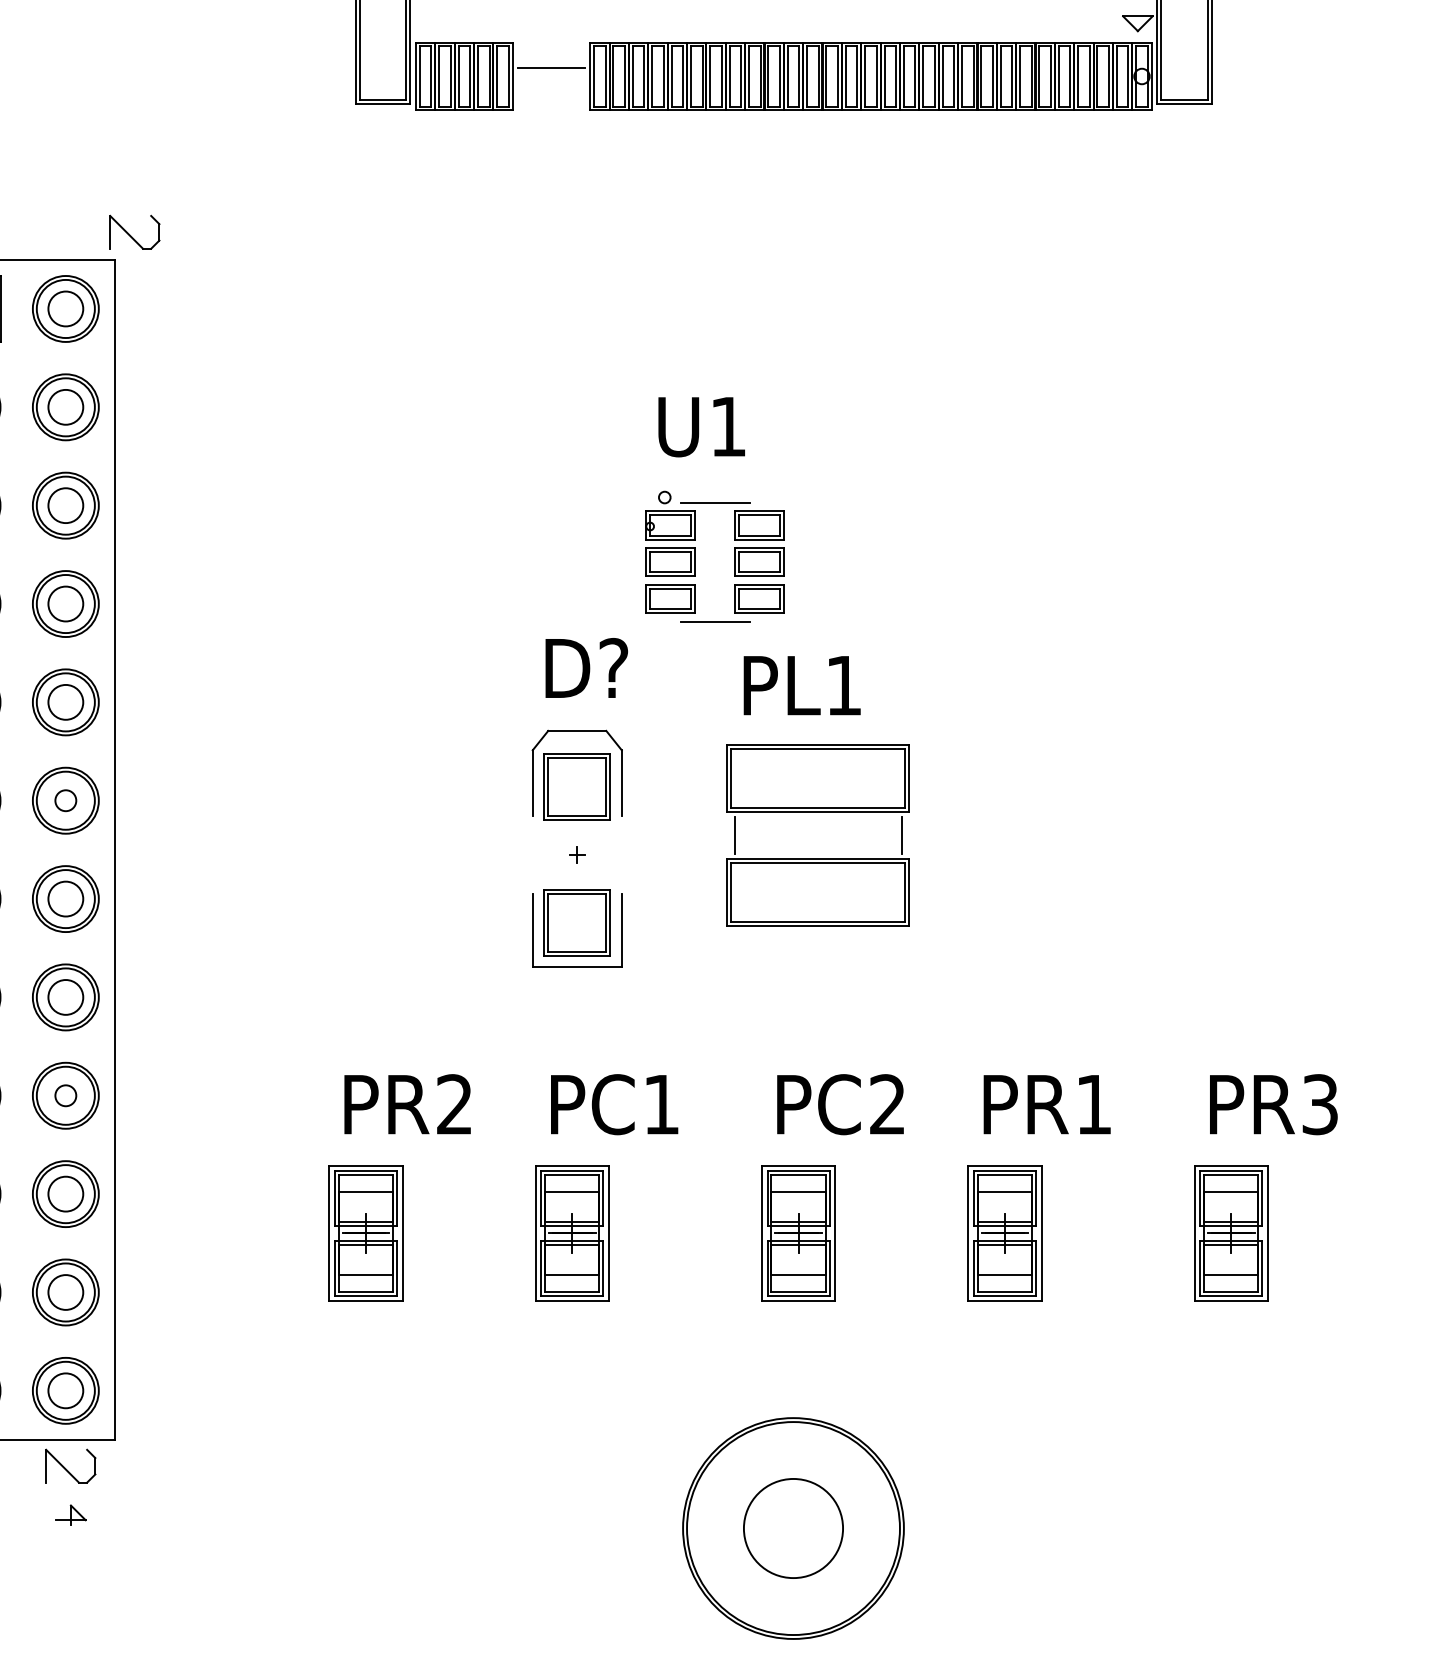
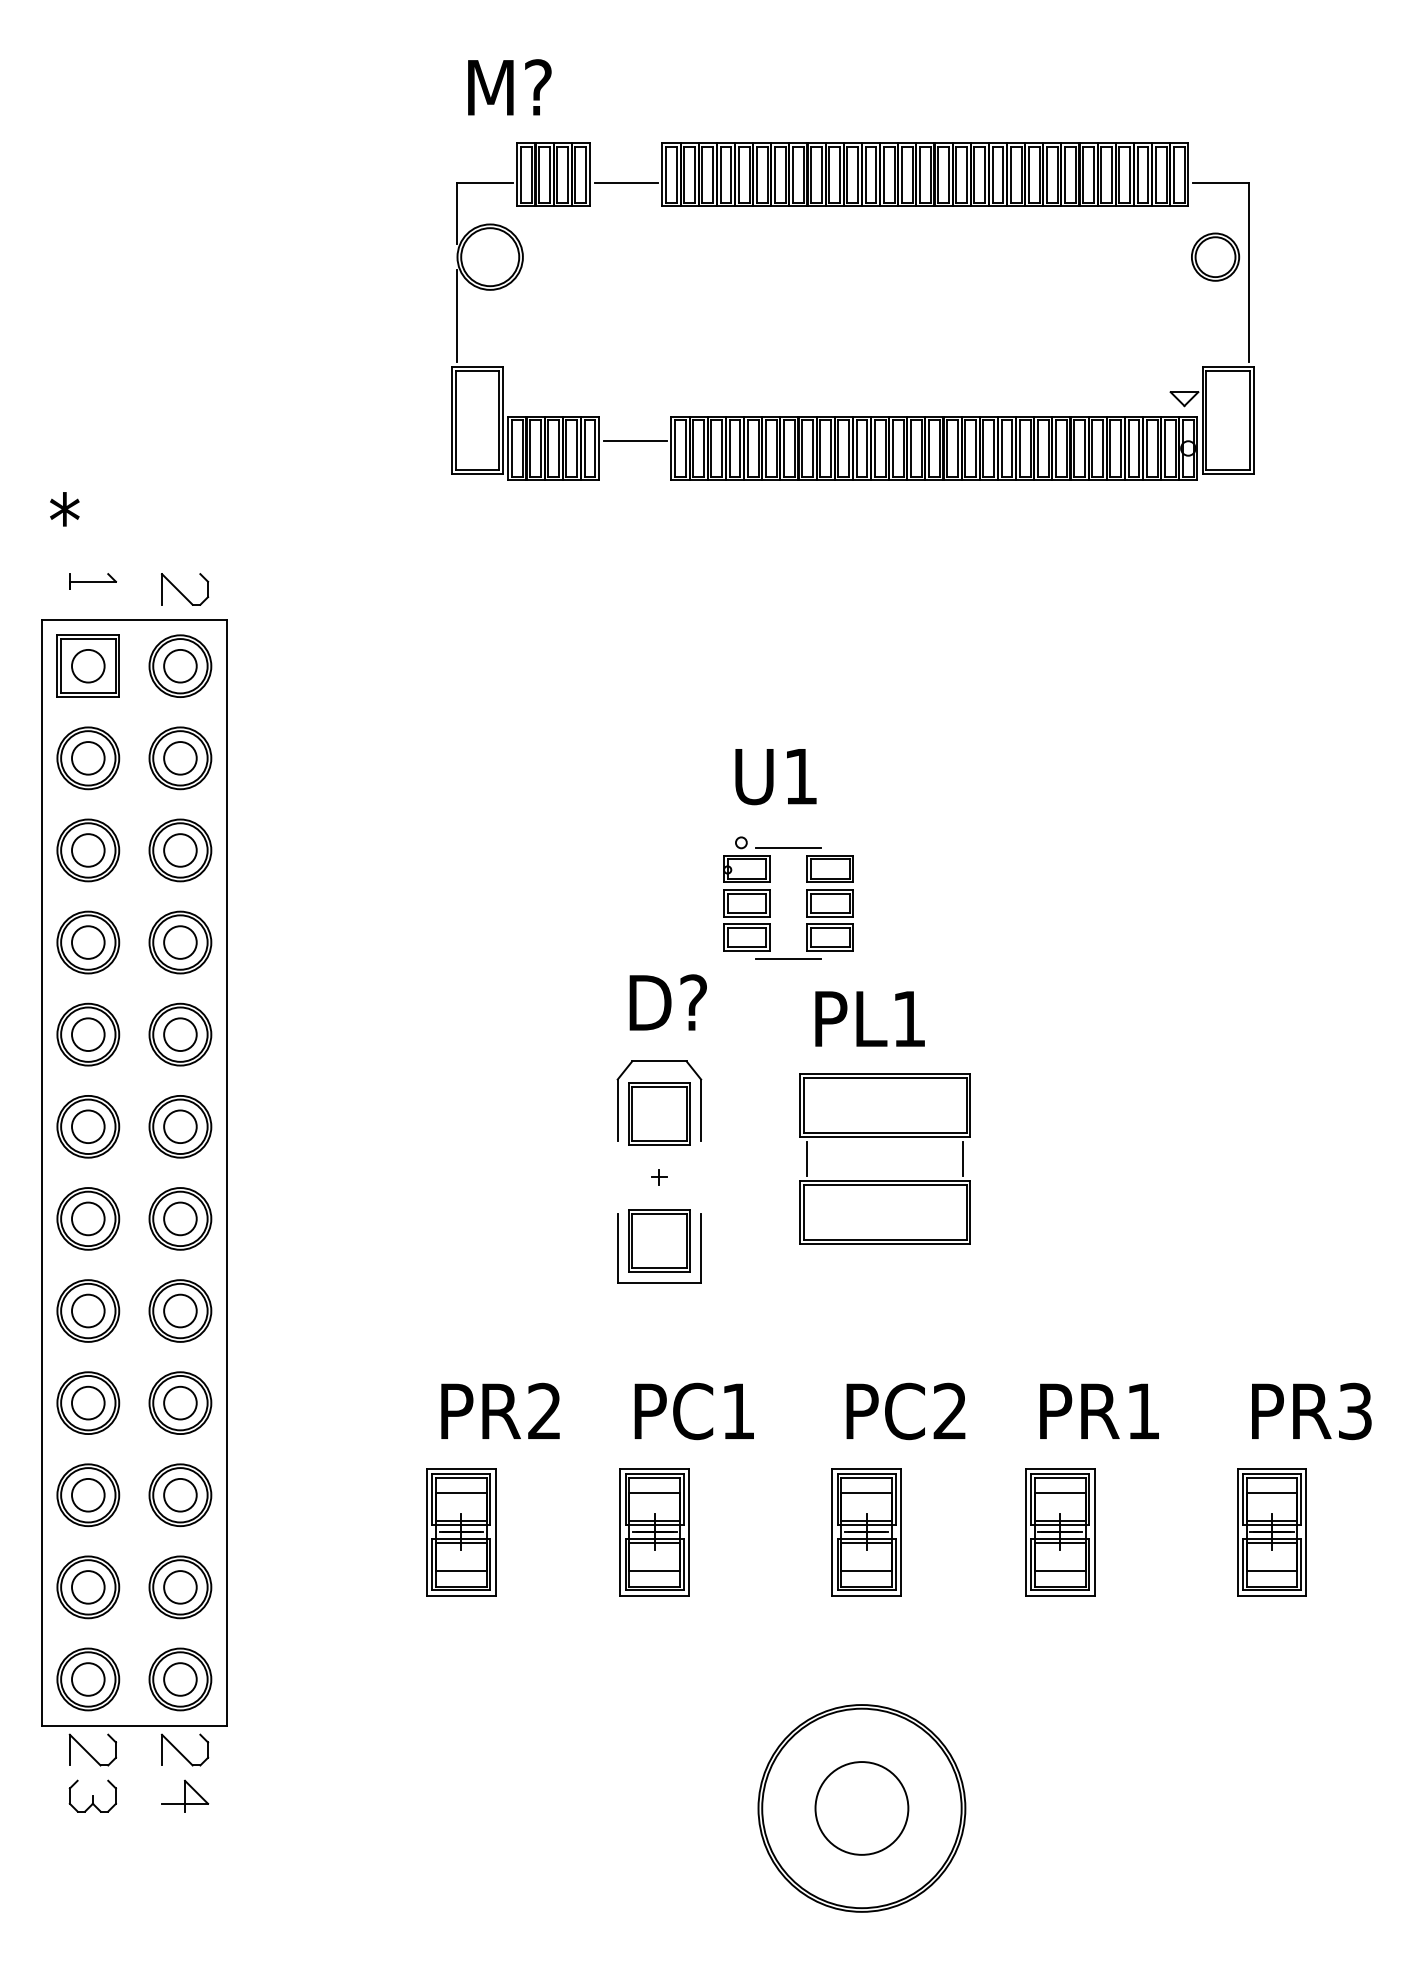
part: (135, 232) -> (185, 589), moved
circle: (65, 800) -> (180, 1126), size x1.67
circle: (65, 1095) -> (180, 1402), size x1.67
part: (71, 1514) -> (185, 1795), size x1.67

